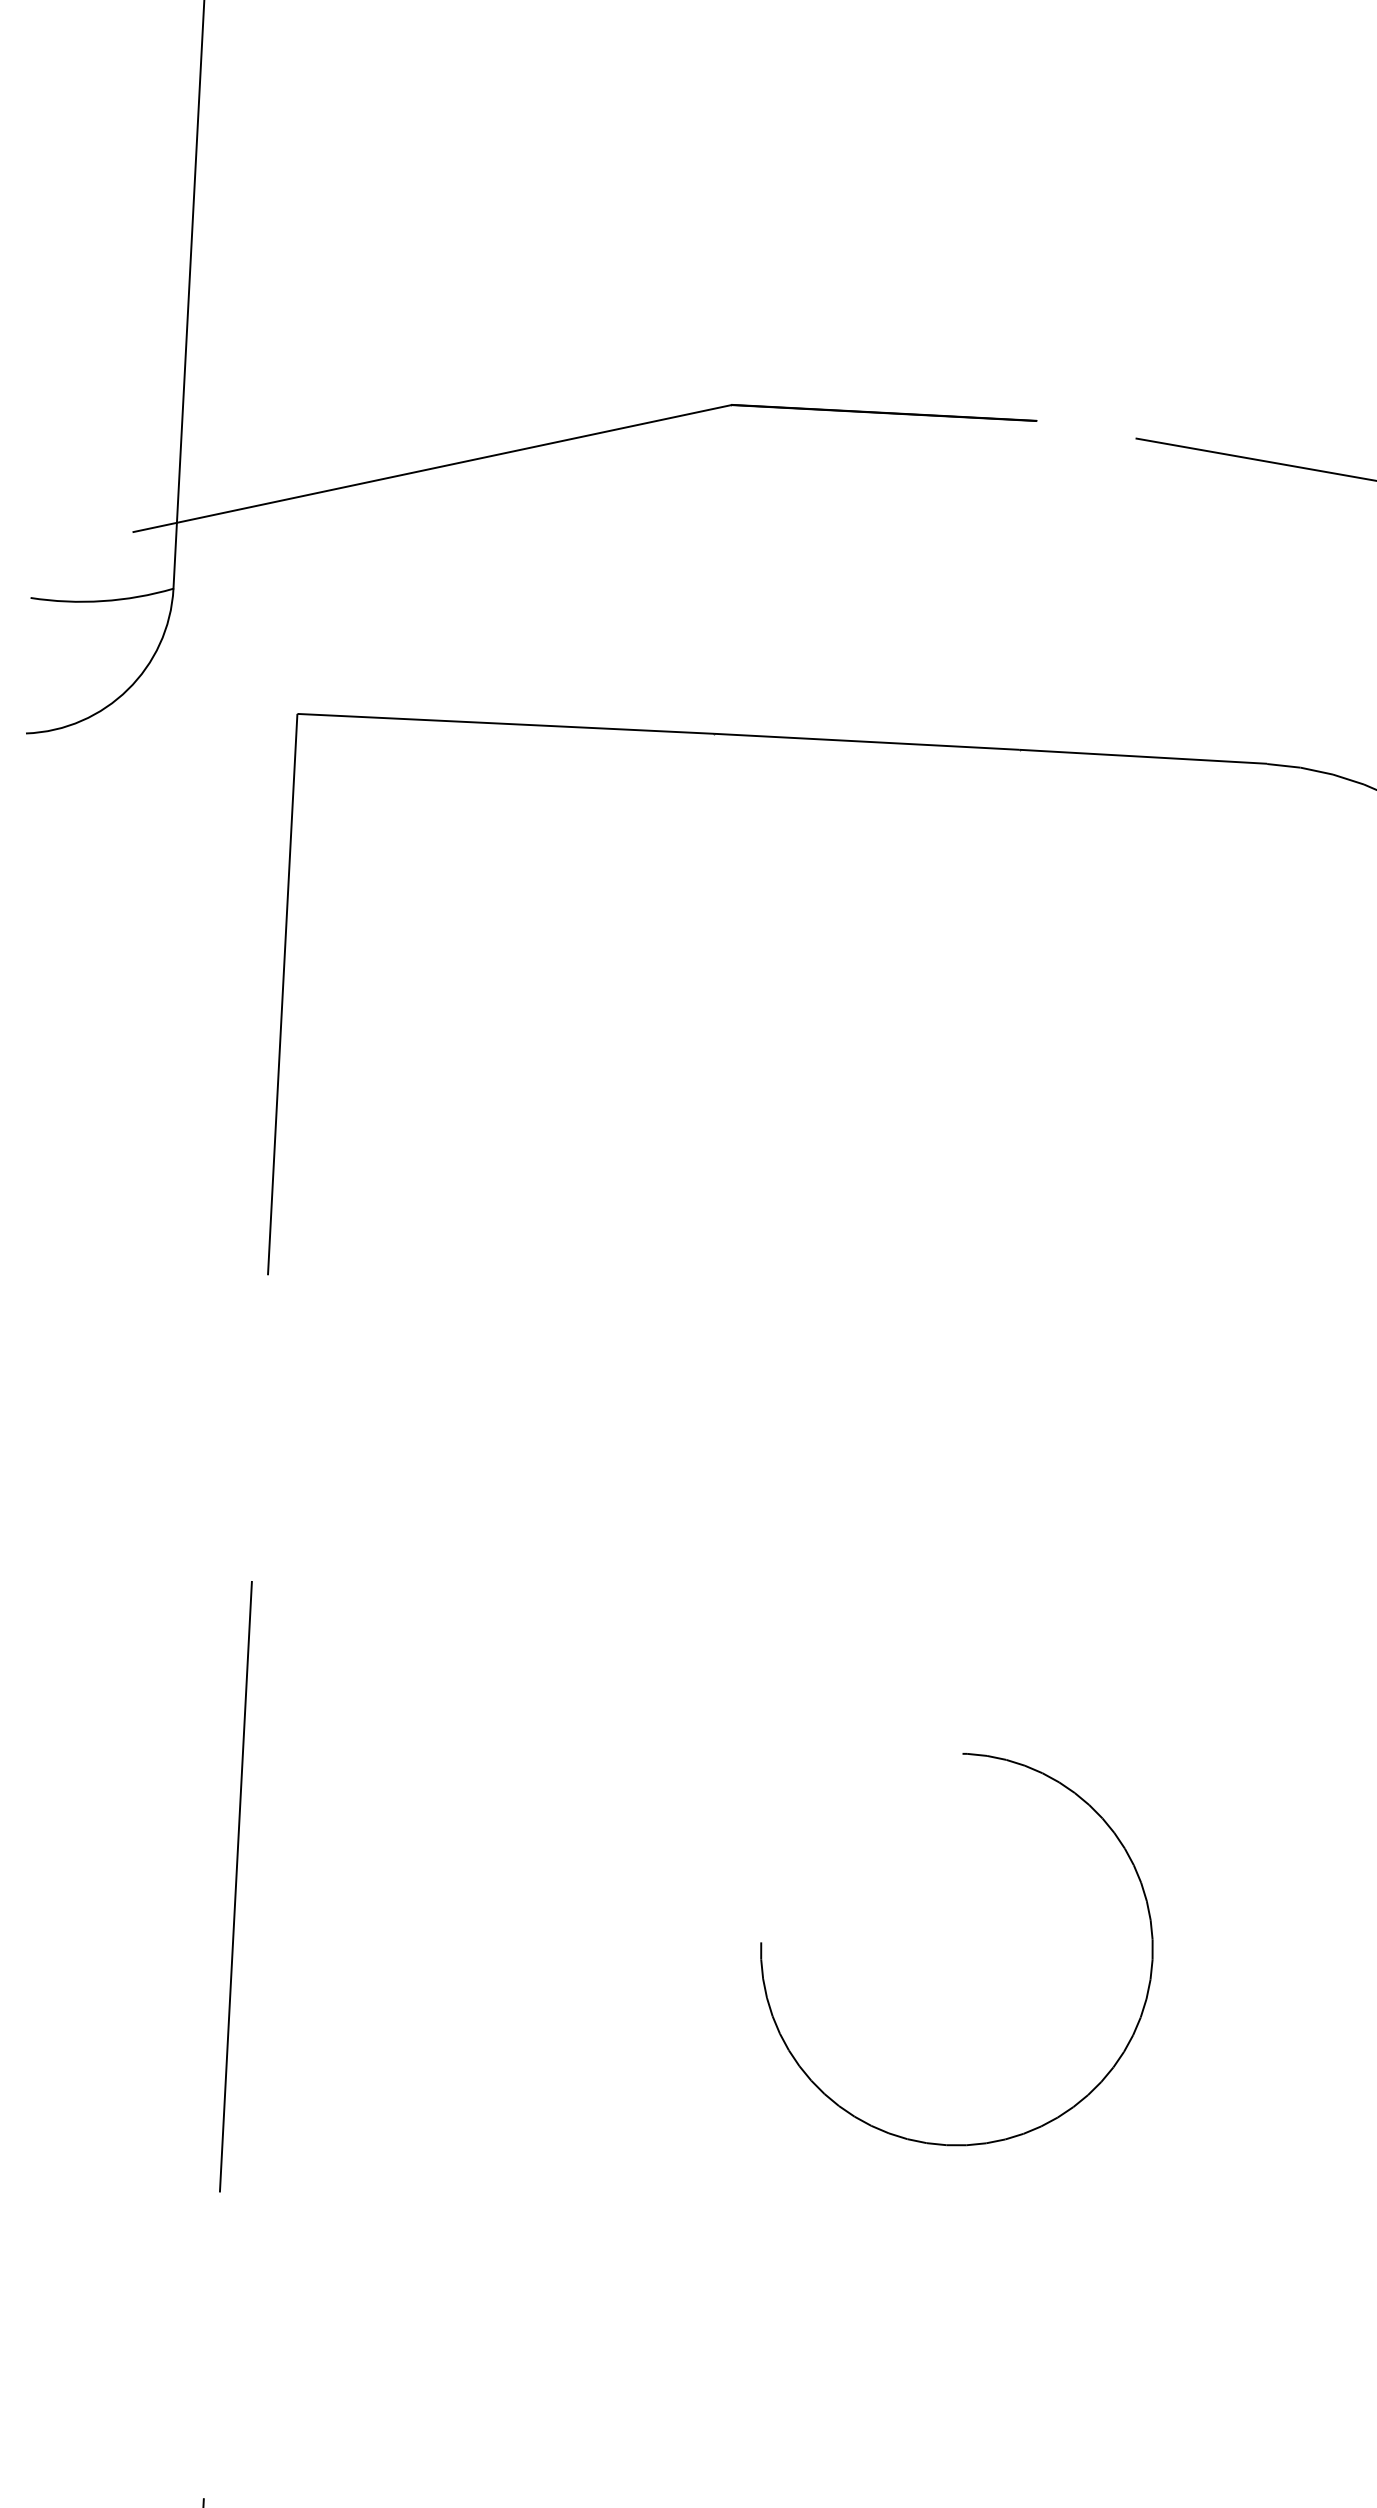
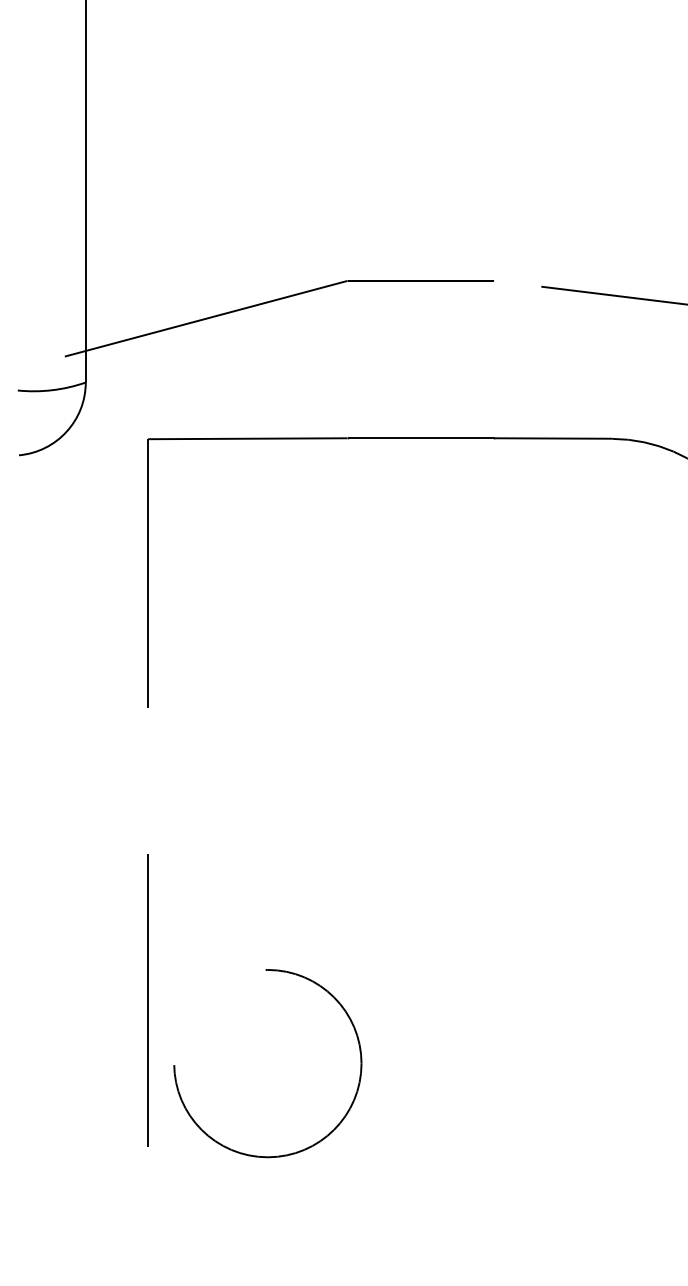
circle: (956, 1949) -> (267, 1063), moved

